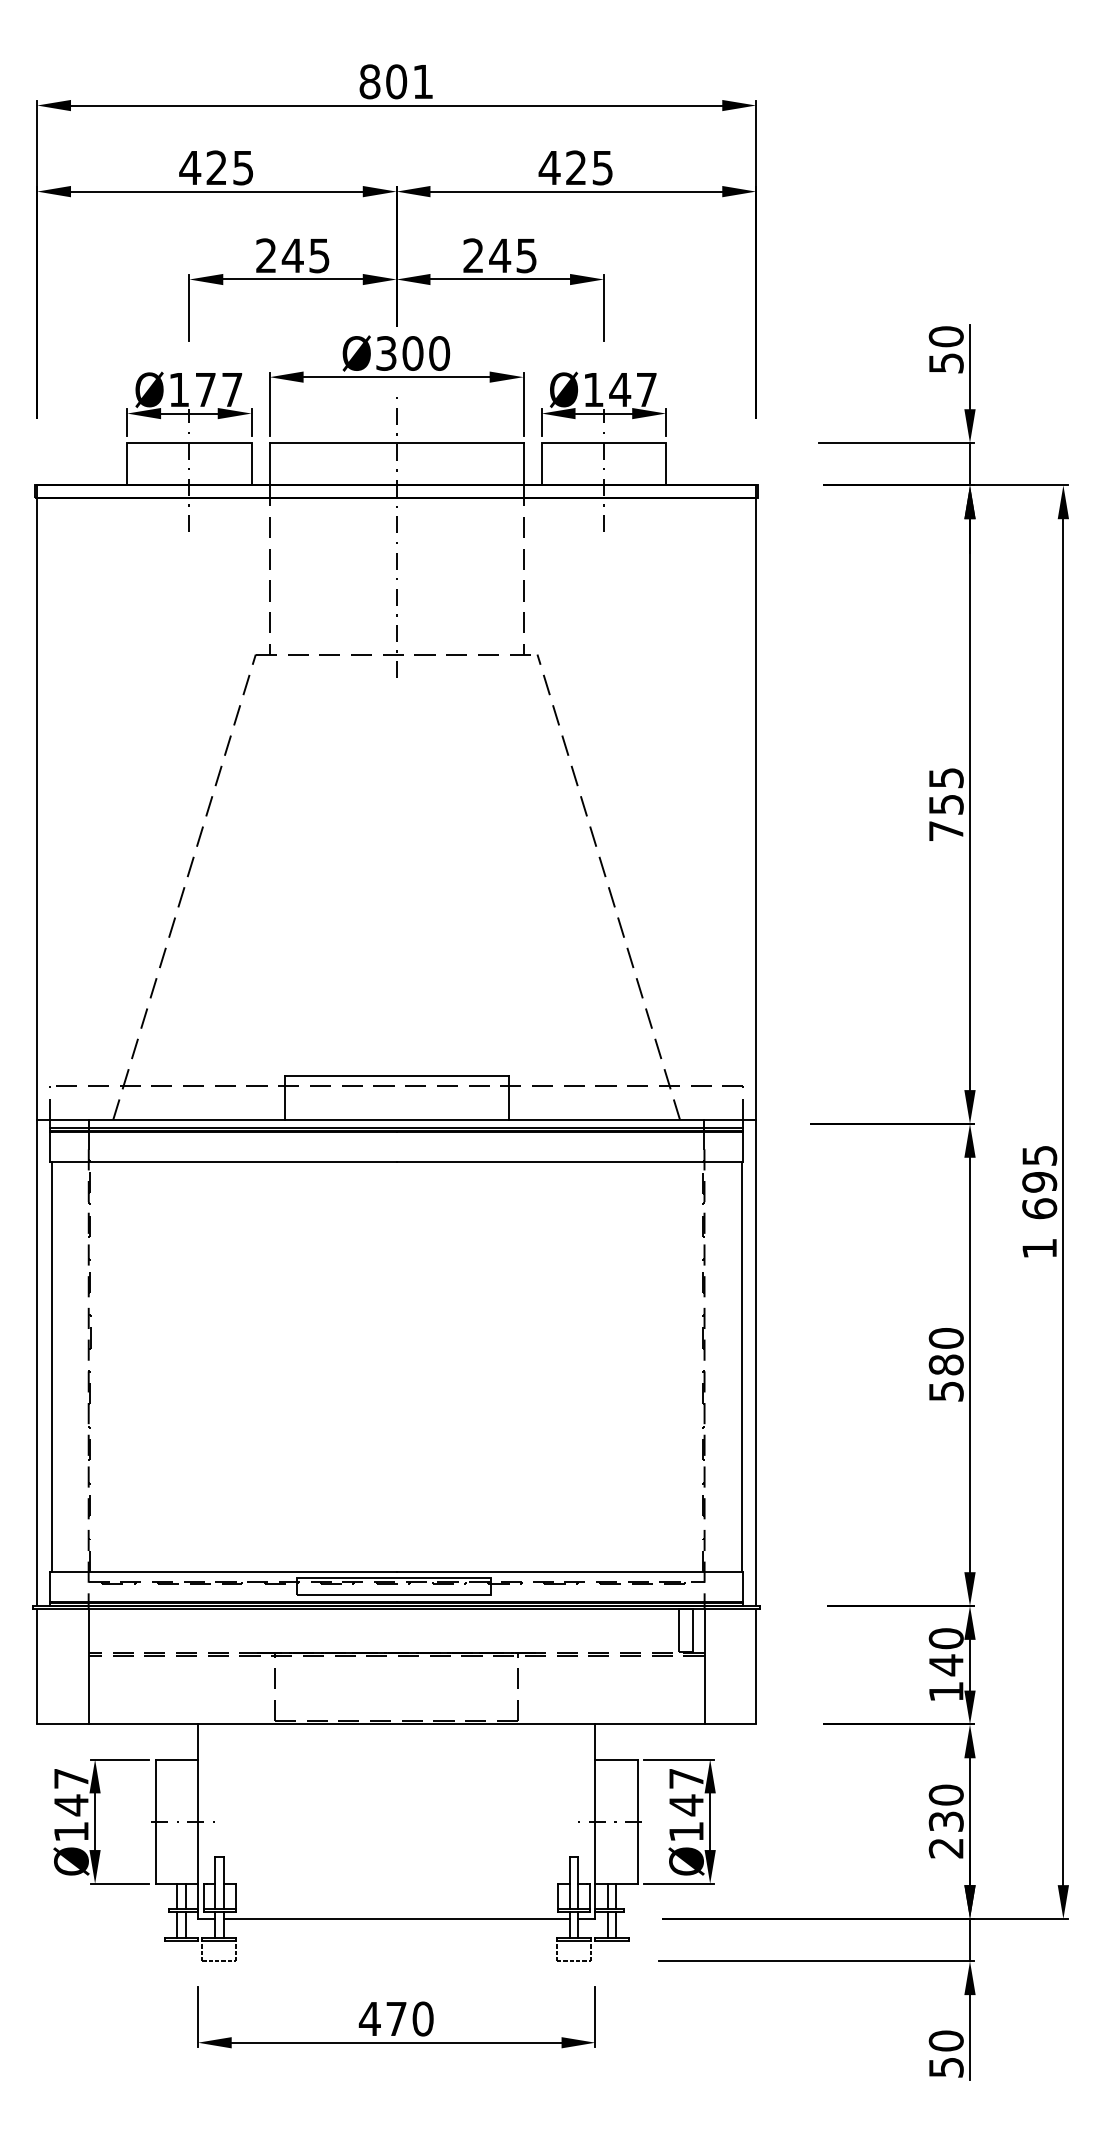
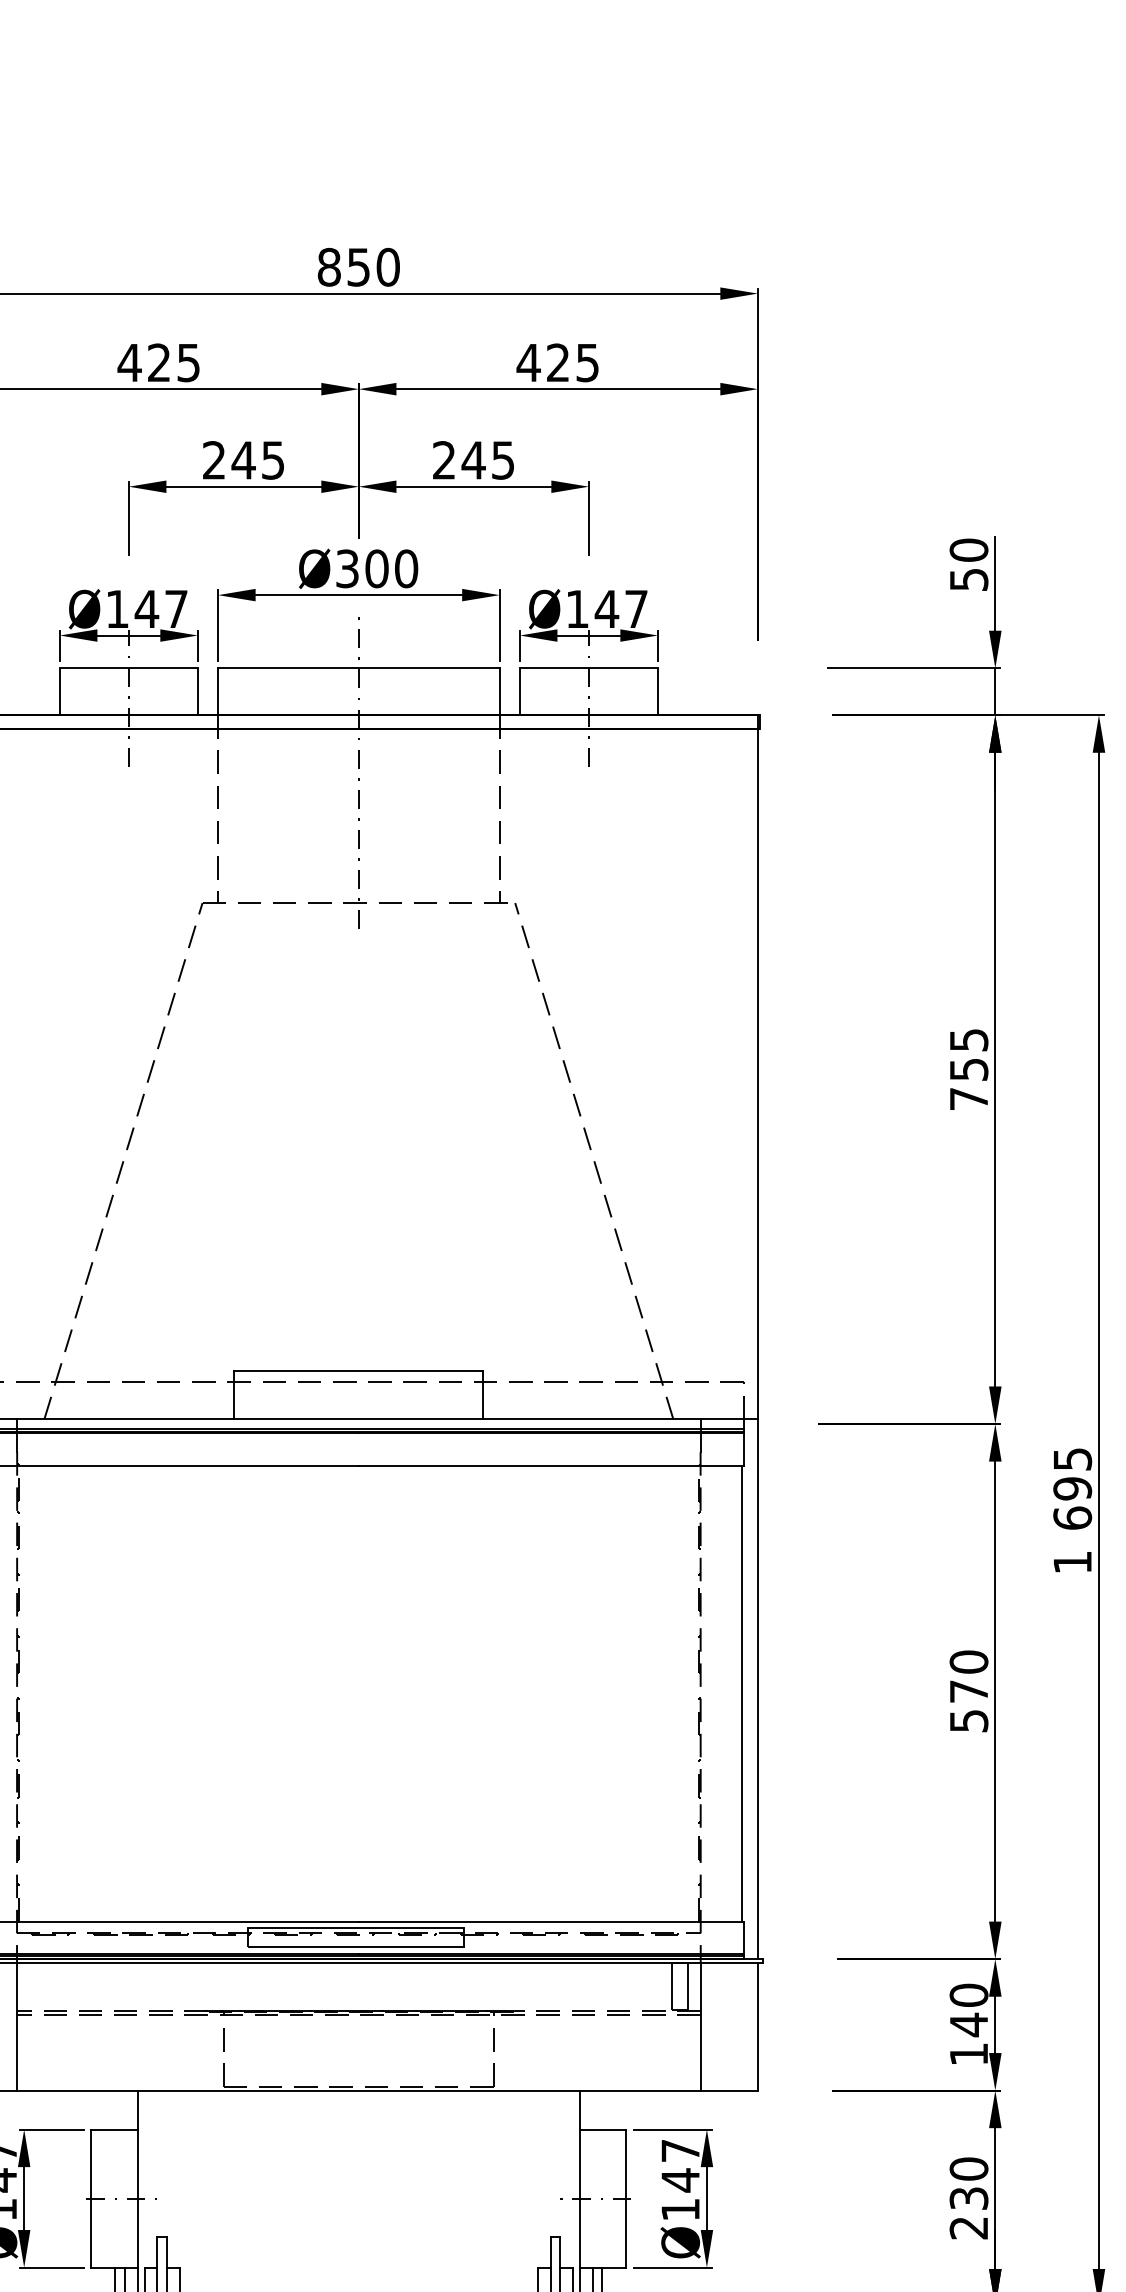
text: (409, 81) -> (373, 266), 801 -> 850
text: (205, 389) -> (146, 608), Ø177 -> Ø147
text: (945, 1364) -> (968, 1691), 580 -> 570

